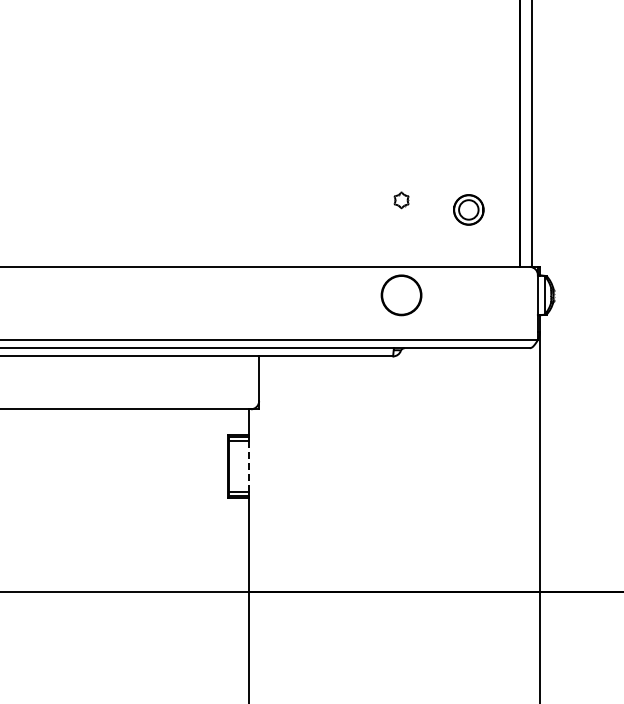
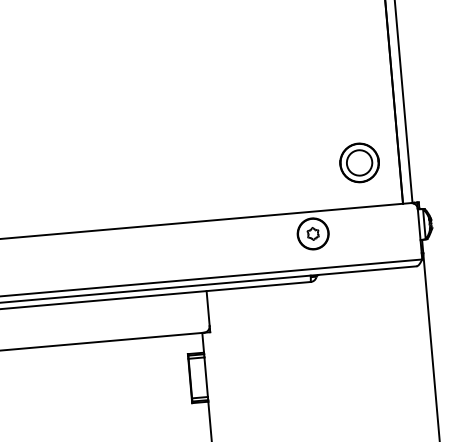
part: (401, 200) -> (313, 234), moved
part: (468, 209) -> (359, 162), size x1.67
line: (248, 466) -> (205, 377), dashed -> solid

